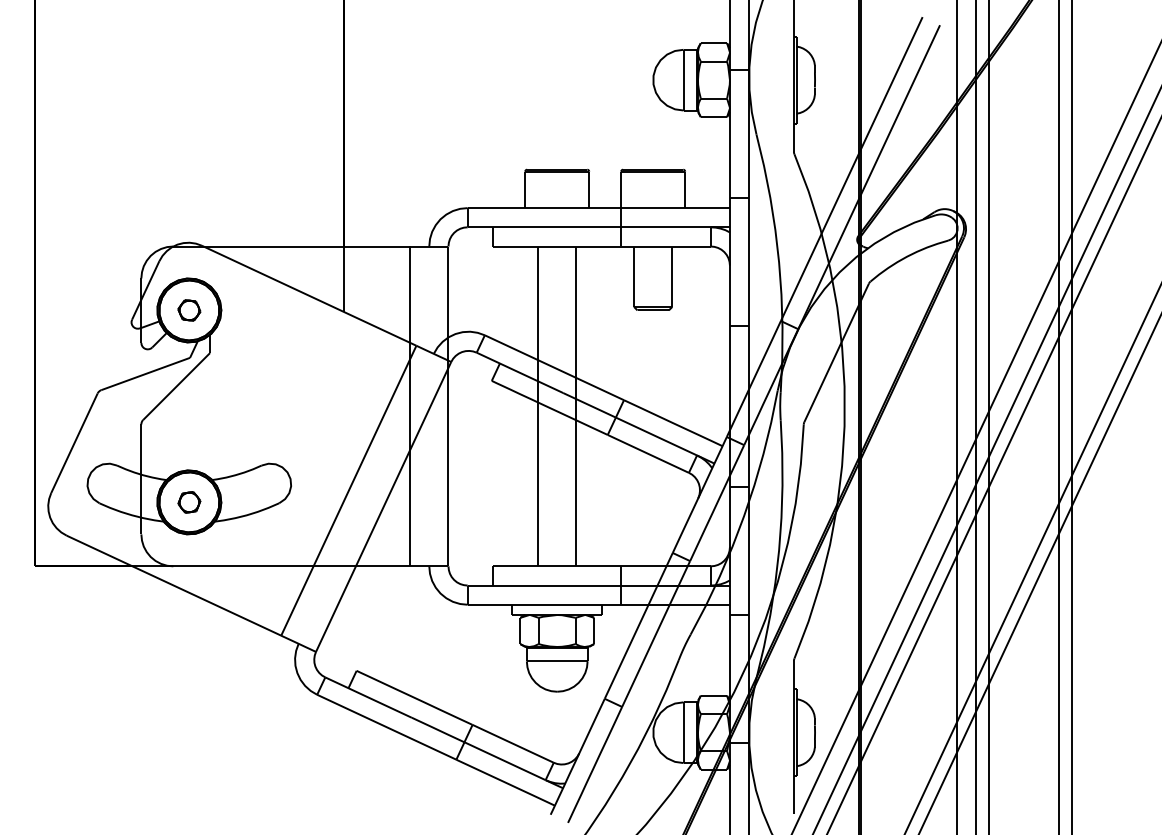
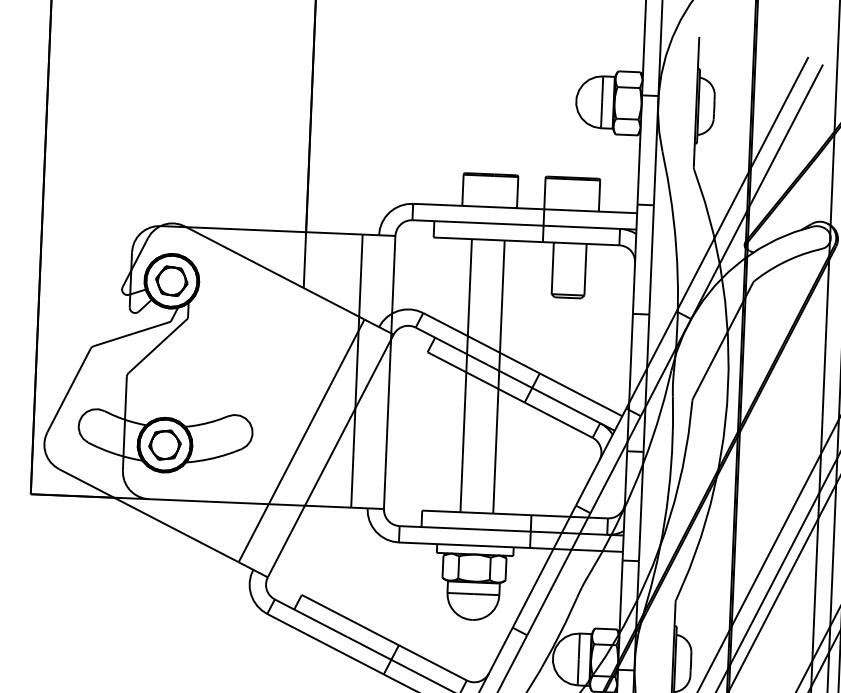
part: (189, 310) -> (172, 281), size x1.67
part: (189, 502) -> (165, 445), size x1.67

